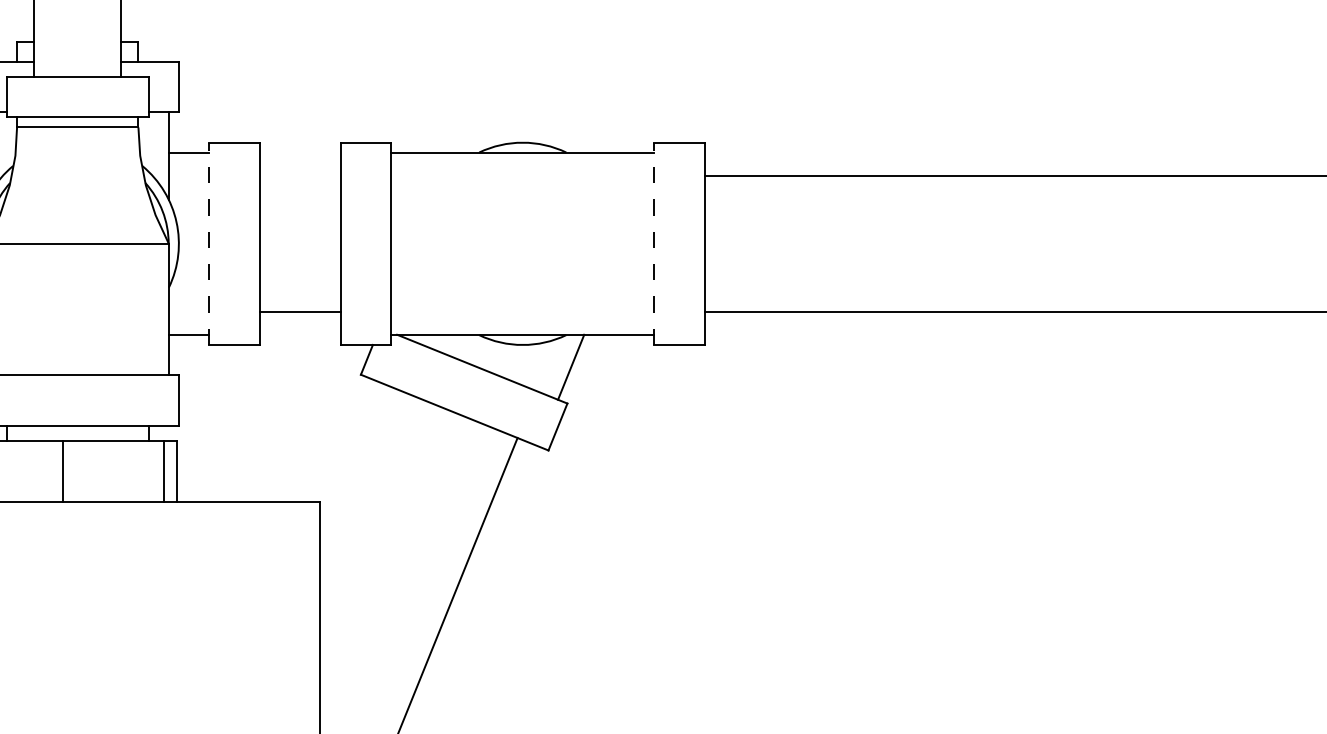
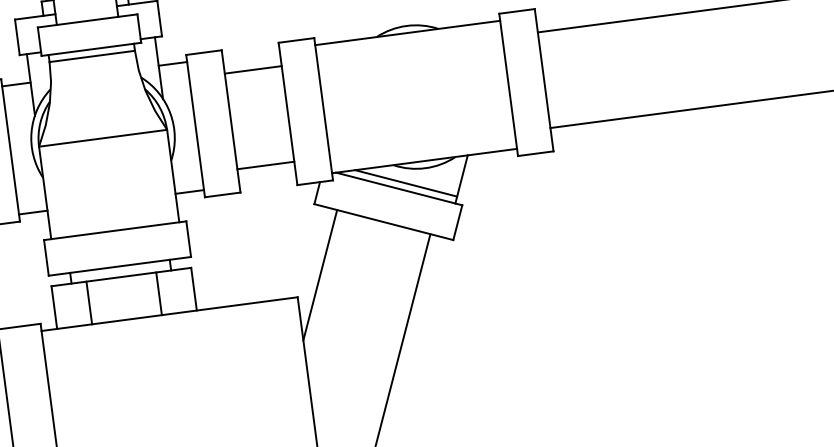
line: (299, 175) -> (252, 69), added
line: (209, 243) -> (195, 125), dashed -> solid
line: (654, 243) -> (508, 84), dashed -> solid
line: (492, 362) -> (405, 183), added
line: (63, 471) -> (89, 303), moved
line: (164, 471) -> (159, 293), moved
line: (355, 475) -> (319, 275), added

